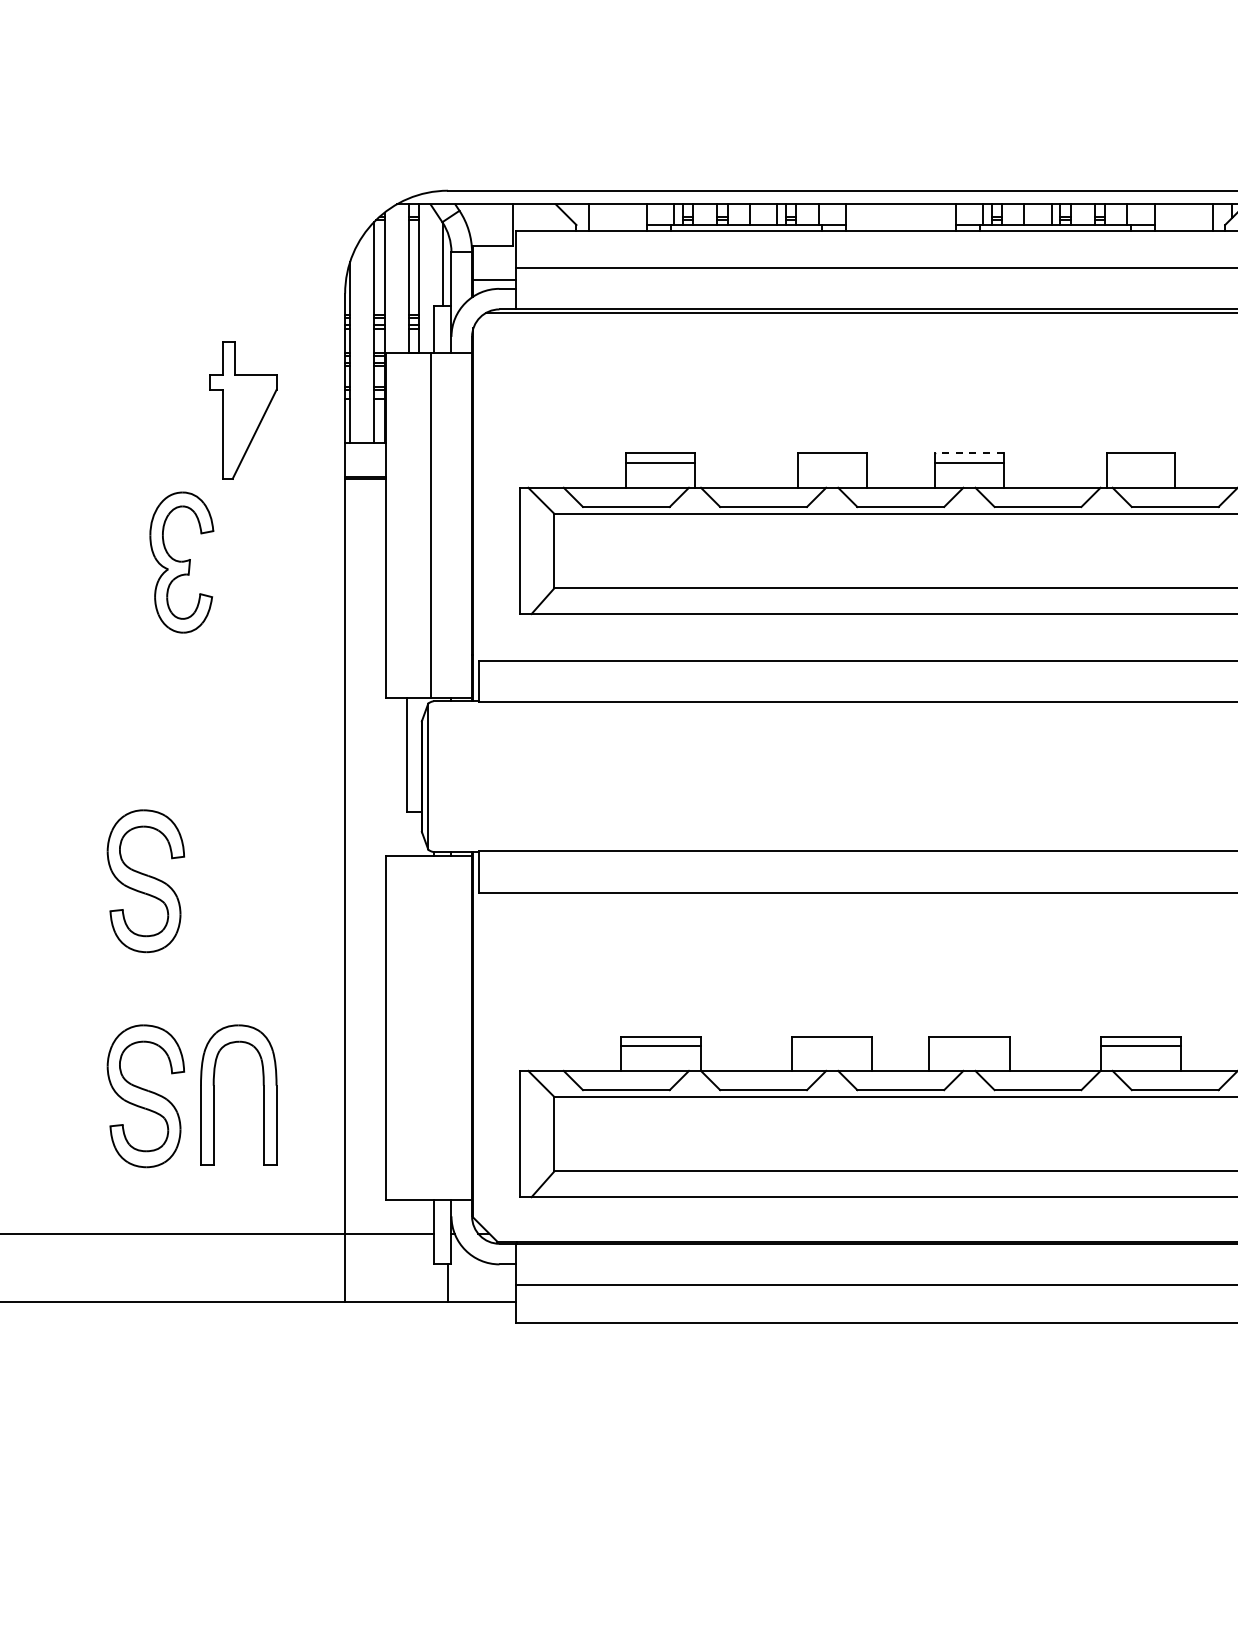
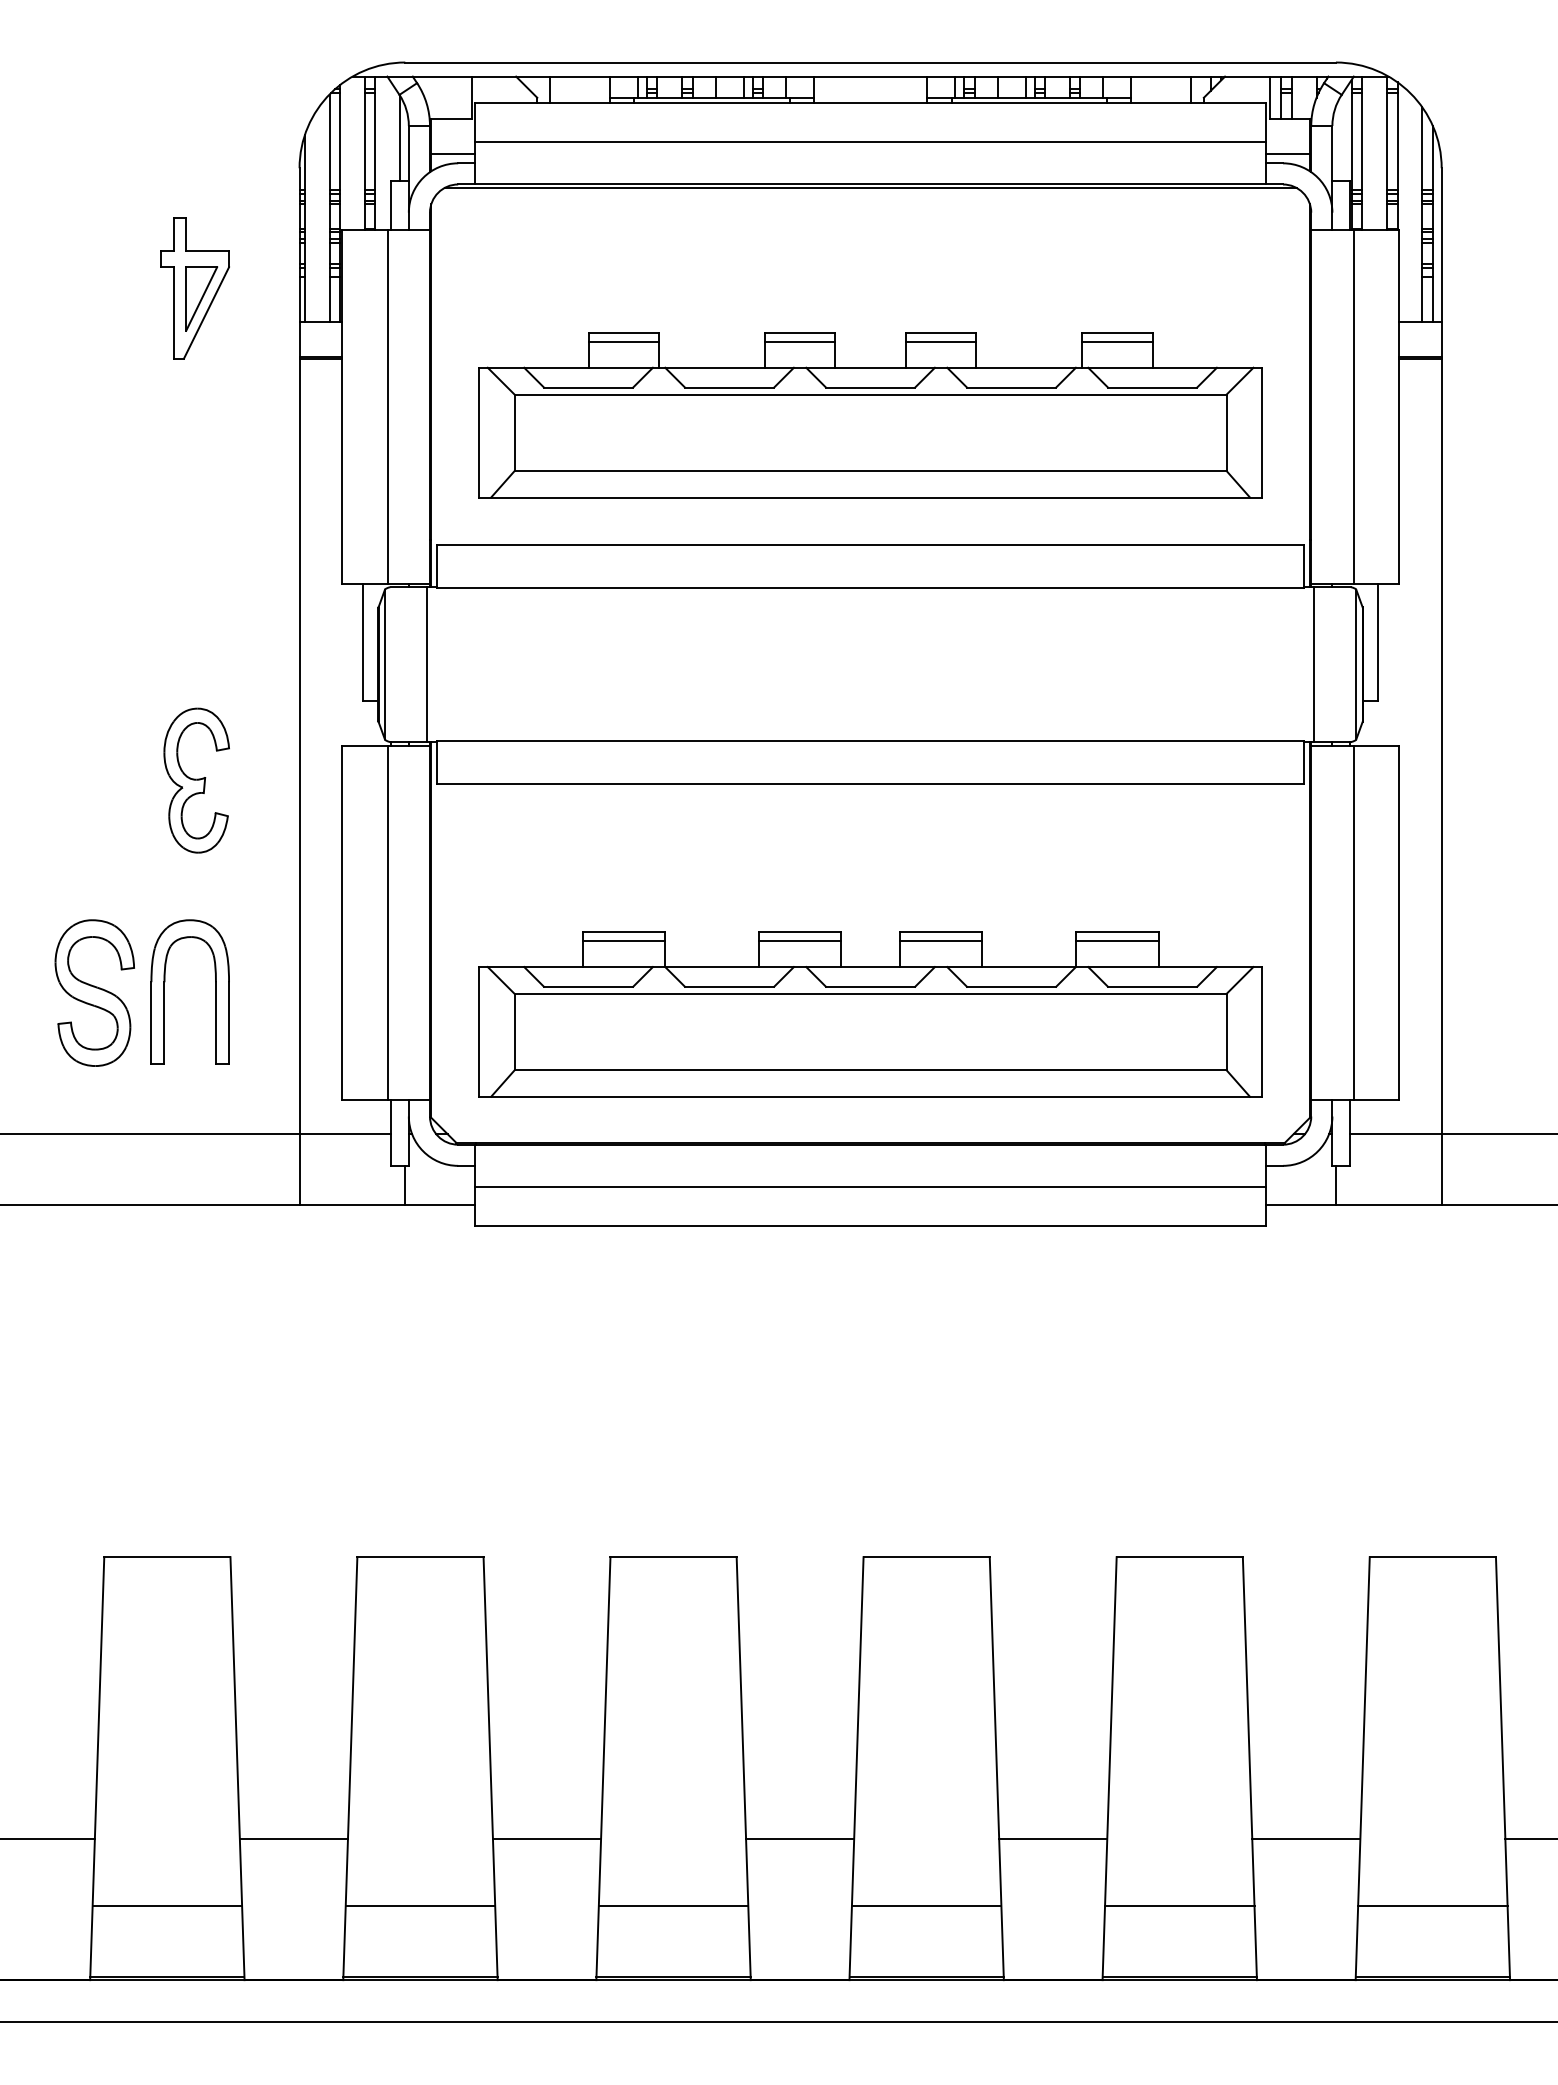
part: (249, 420) -> (201, 298), added
line: (968, 453) -> (940, 332), dashed -> solid
line: (831, 462) -> (799, 341), added
line: (1141, 462) -> (1117, 341), added
part: (181, 562) -> (196, 780), moved
line: (469, 776) -> (427, 664), added
part: (145, 880) -> (94, 771), removed
line: (430, 1027) -> (387, 922), added
line: (831, 1046) -> (799, 941), added
line: (968, 1046) -> (940, 941), added

